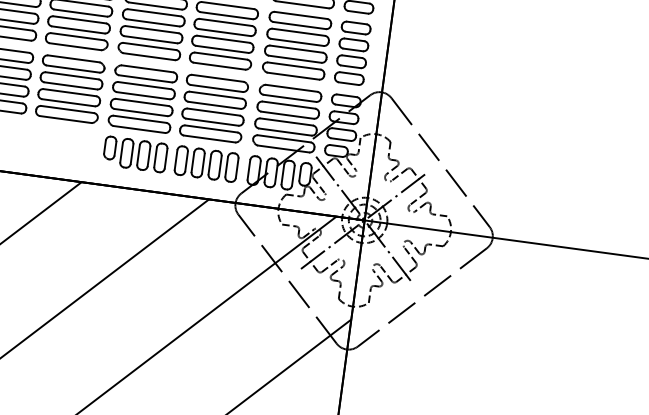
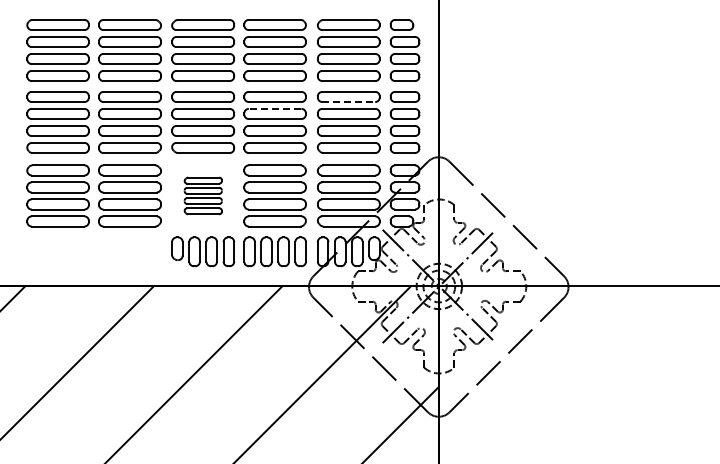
line: (225, 21) -> (274, 108), solid -> dashed
line: (300, 26) -> (349, 102), solid -> dashed
part: (143, 98) -> (203, 195), size x0.6

